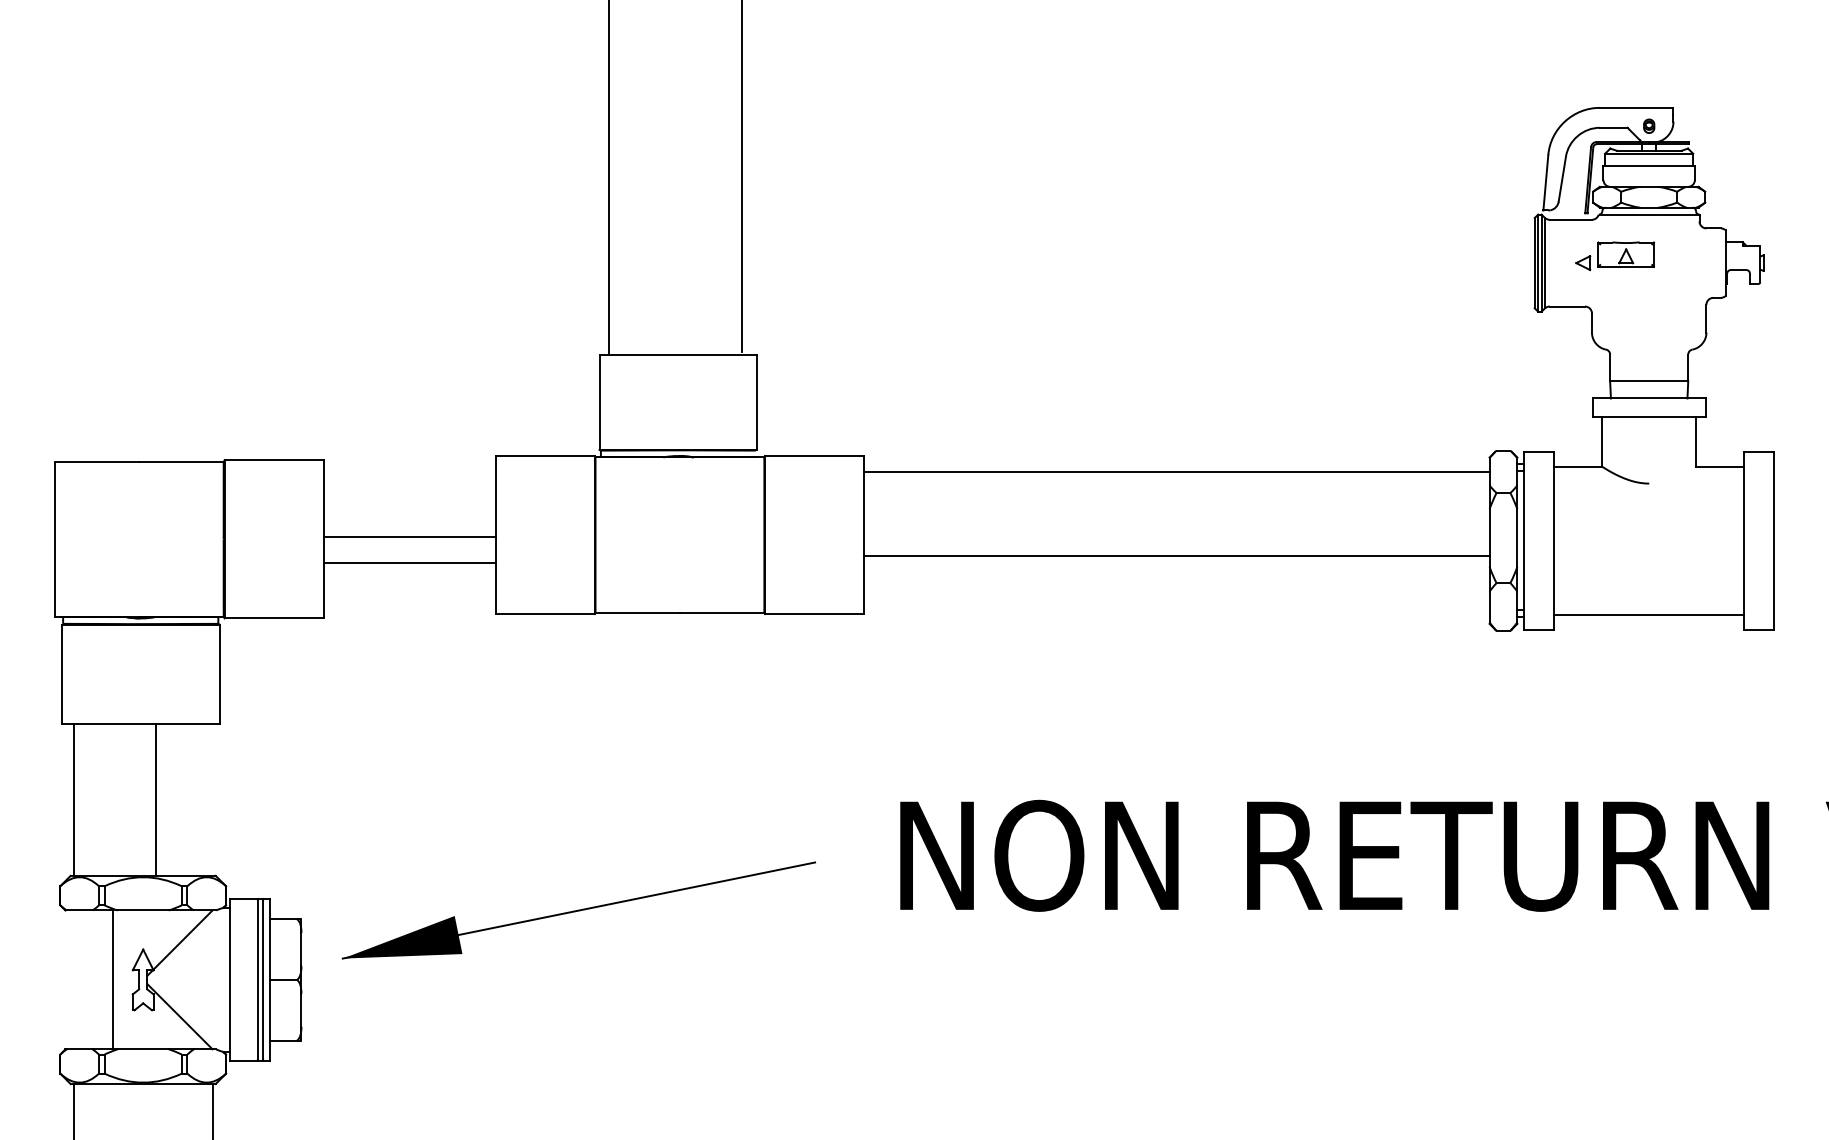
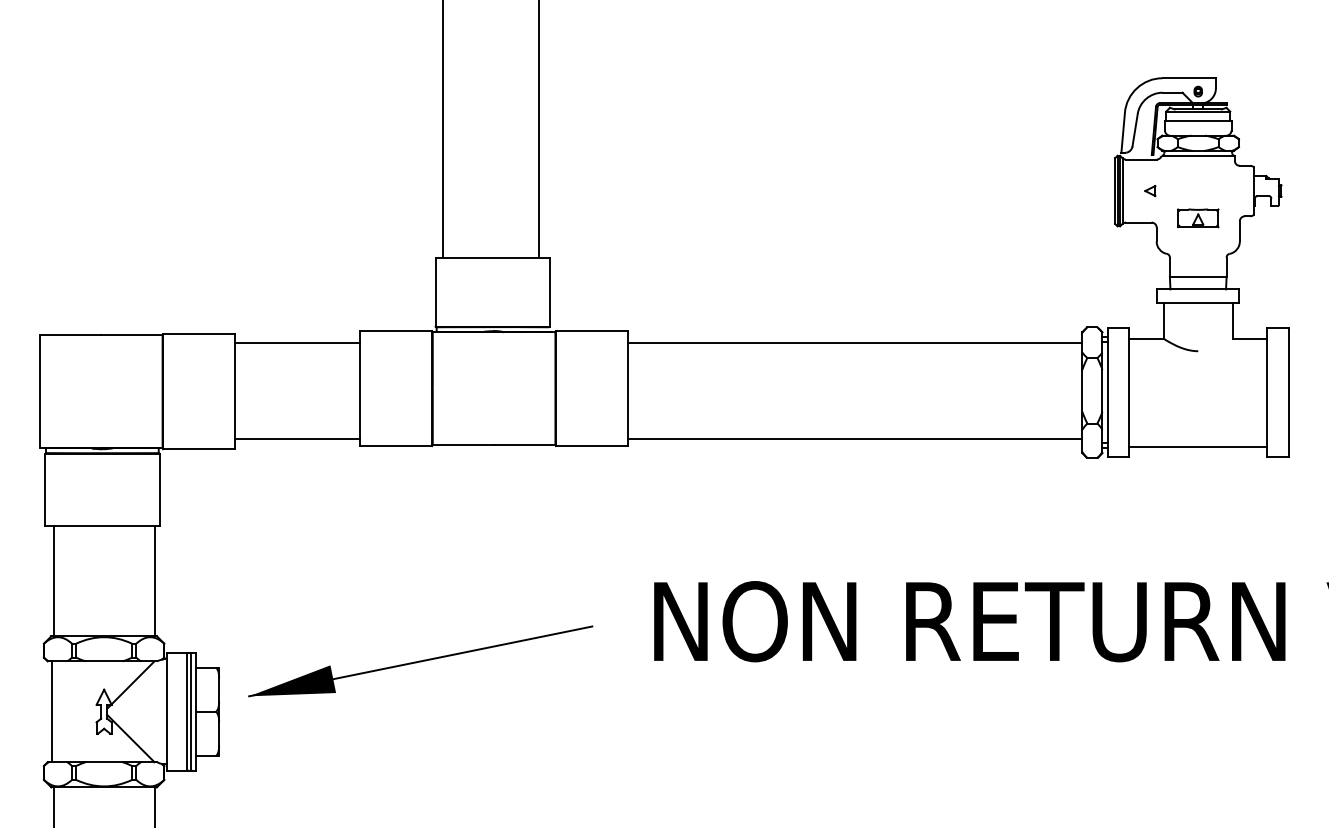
part: (1625, 254) -> (1197, 218), moved
line: (409, 536) -> (297, 342), moved
line: (1176, 556) -> (854, 439), moved
line: (409, 563) -> (297, 439), moved
line: (155, 799) -> (154, 580), moved
line: (112, 979) -> (51, 711), moved

